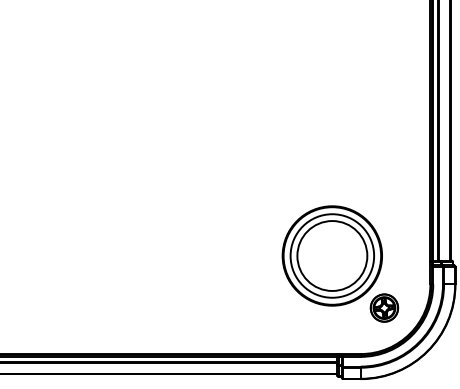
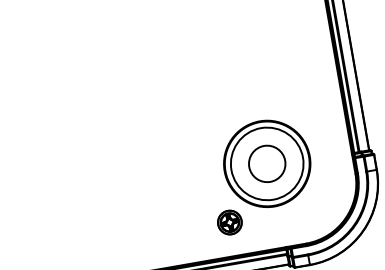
circle: (332, 255) -> (267, 163), size x0.6
part: (384, 307) -> (229, 222), moved

